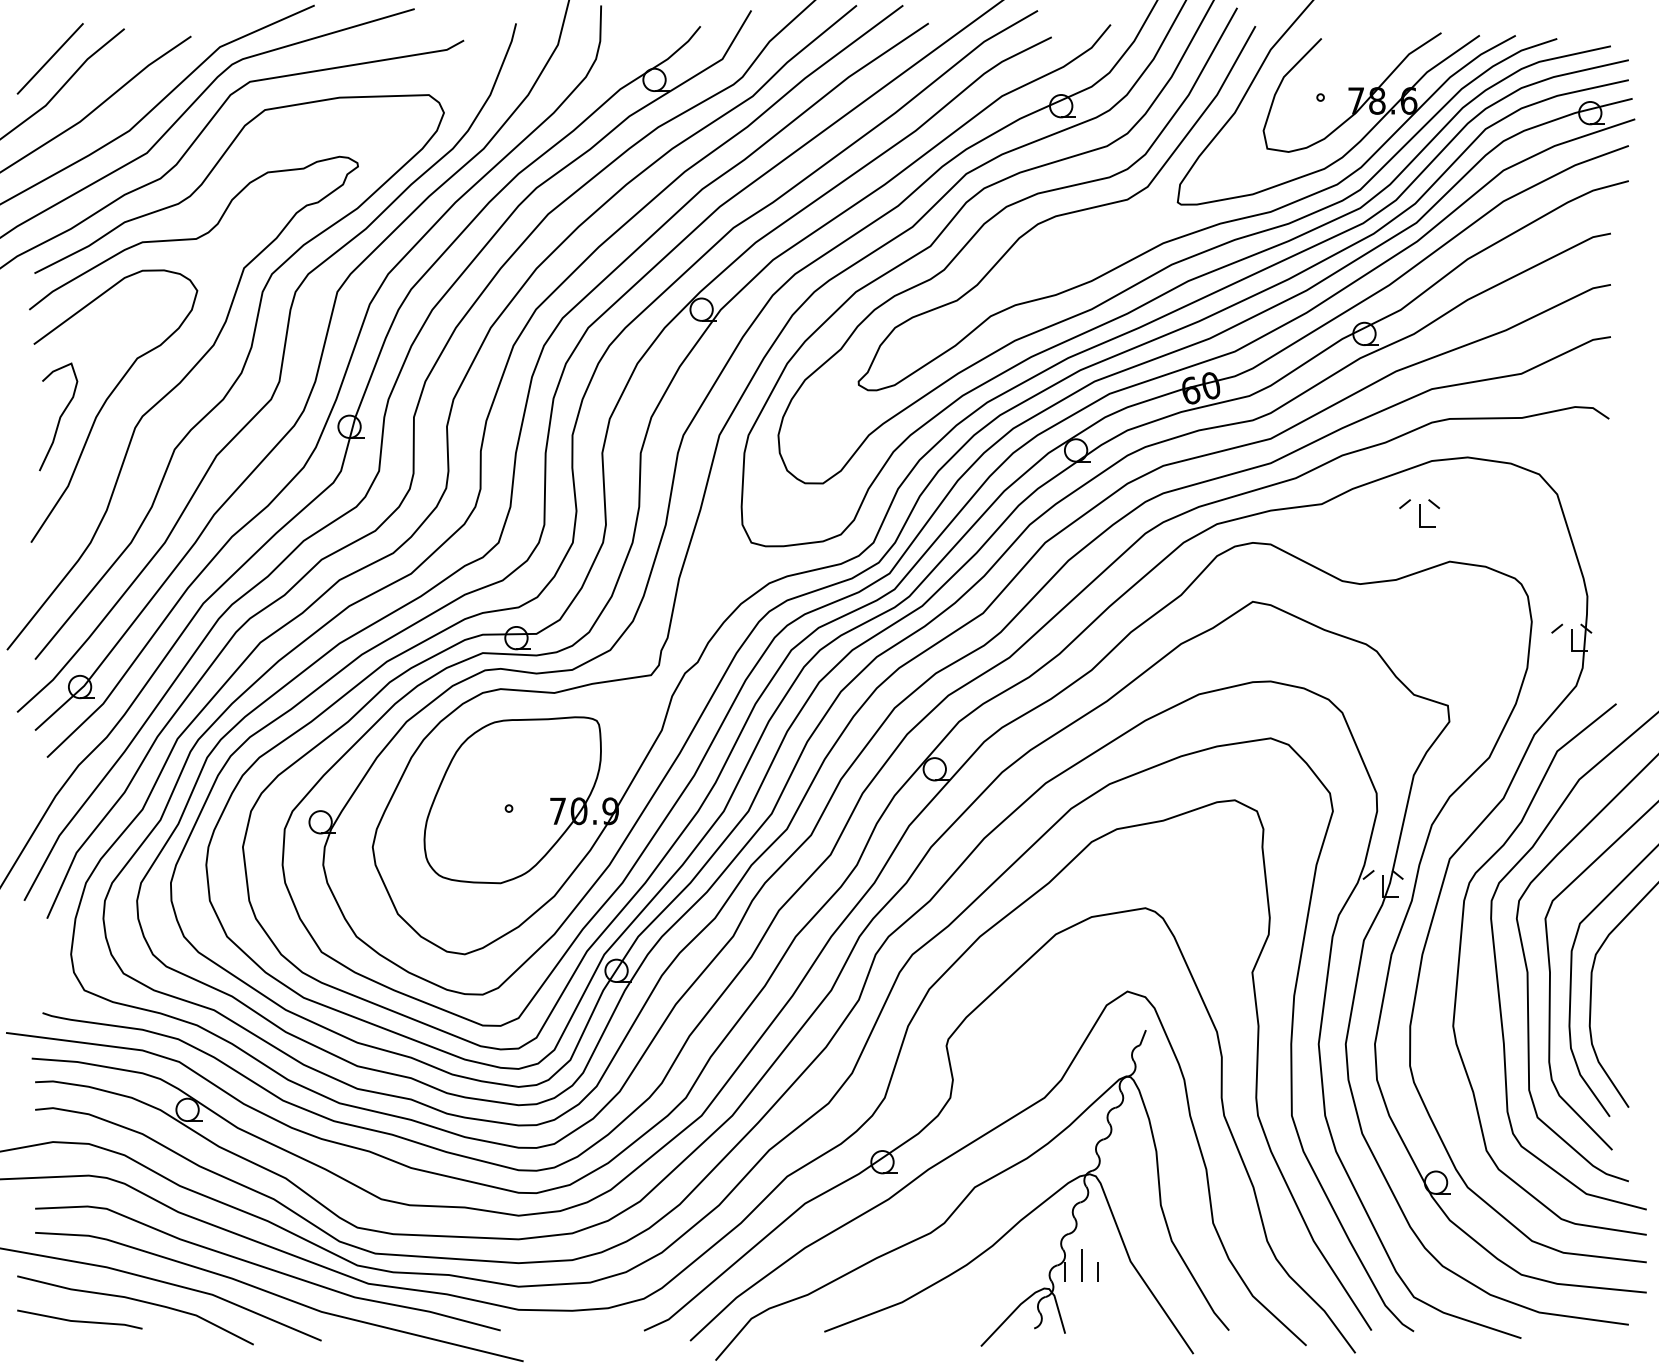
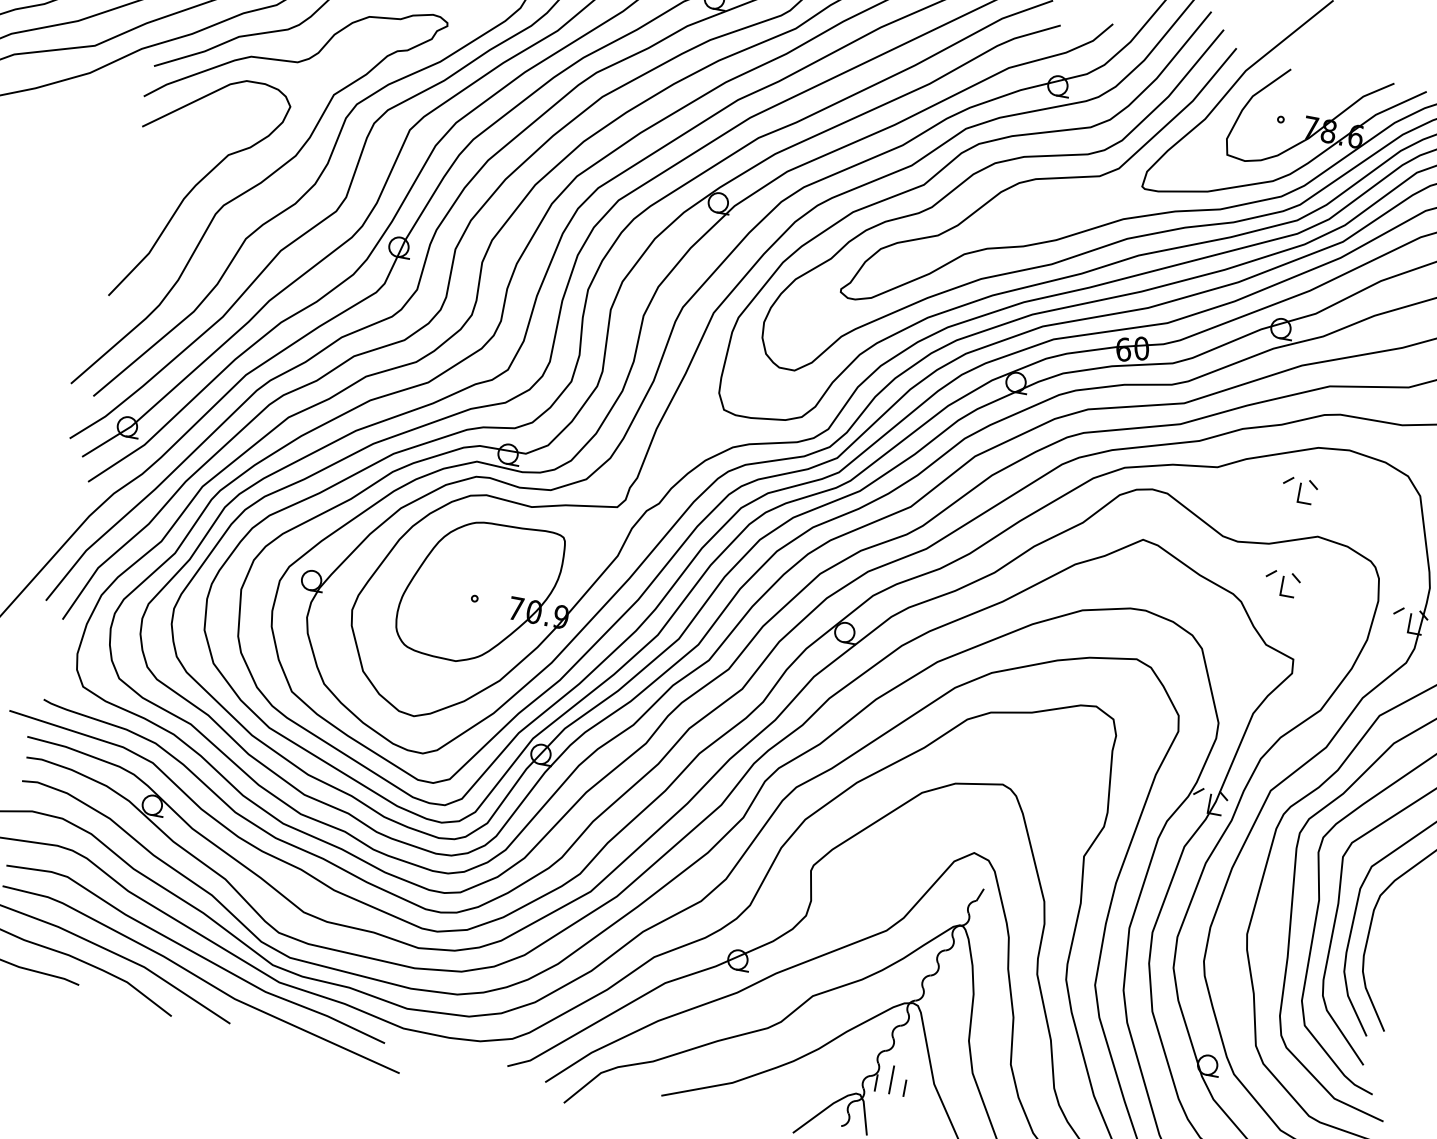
curve: (59, 416) -> (152, 192), removed
part: (1419, 622) -> (1282, 583), added

